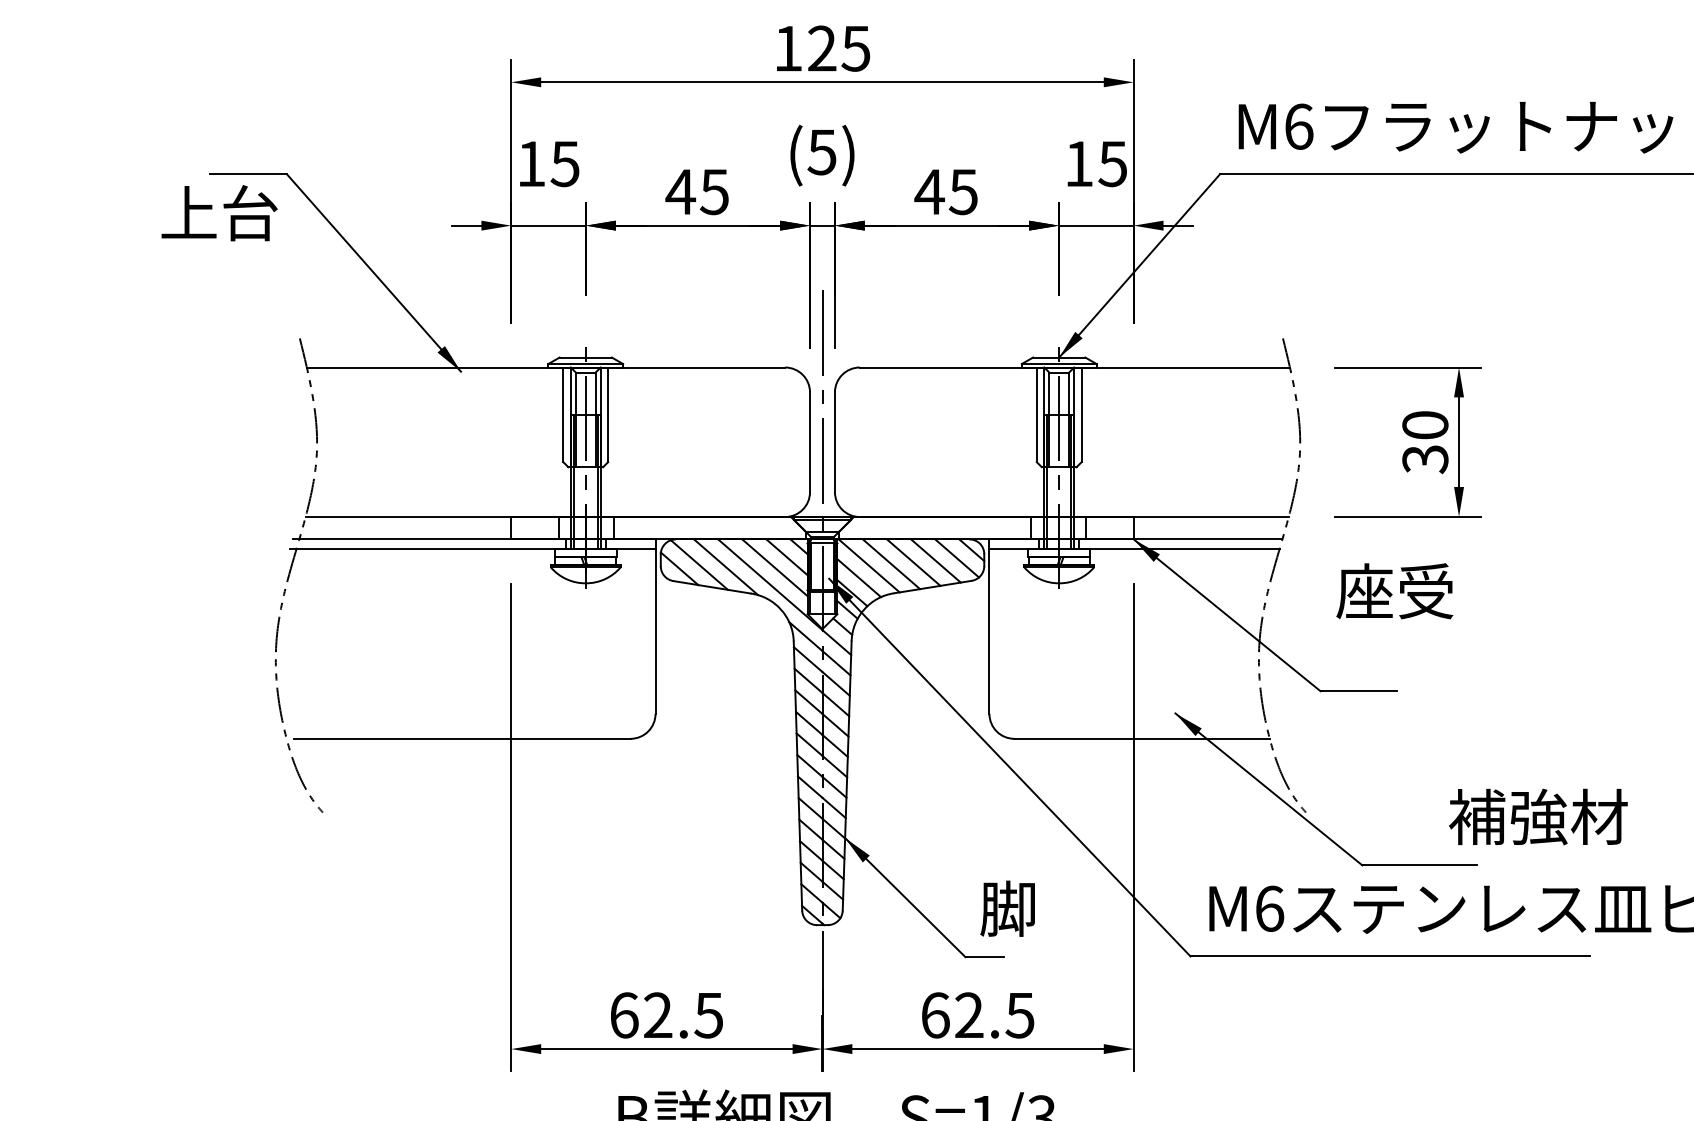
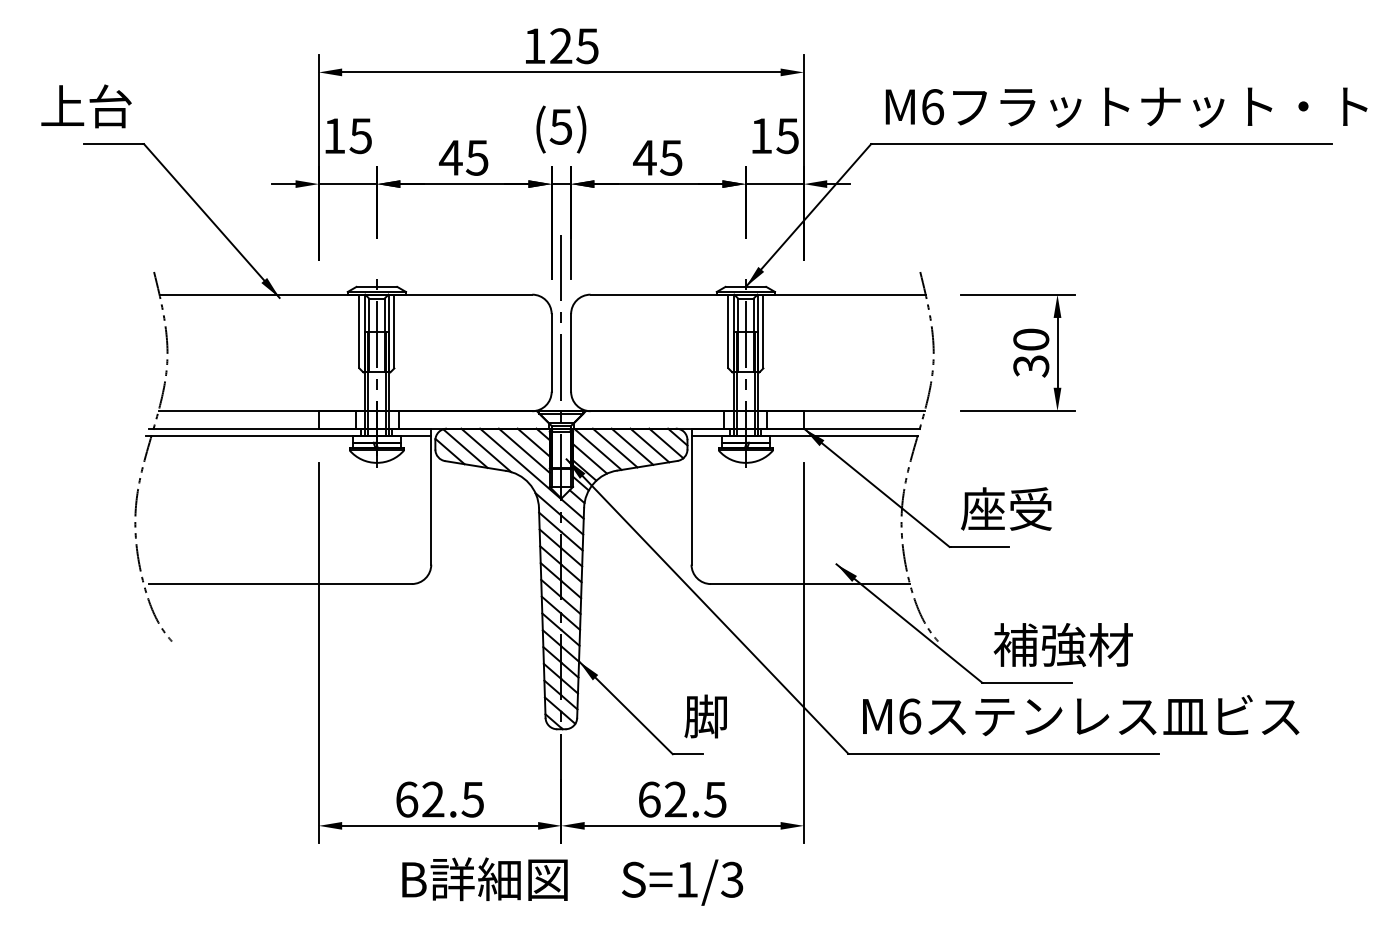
text: (219, 213) -> (86, 106), moved
text: (1394, 590) -> (1006, 508), moved
text: (1537, 816) -> (1062, 644), moved

